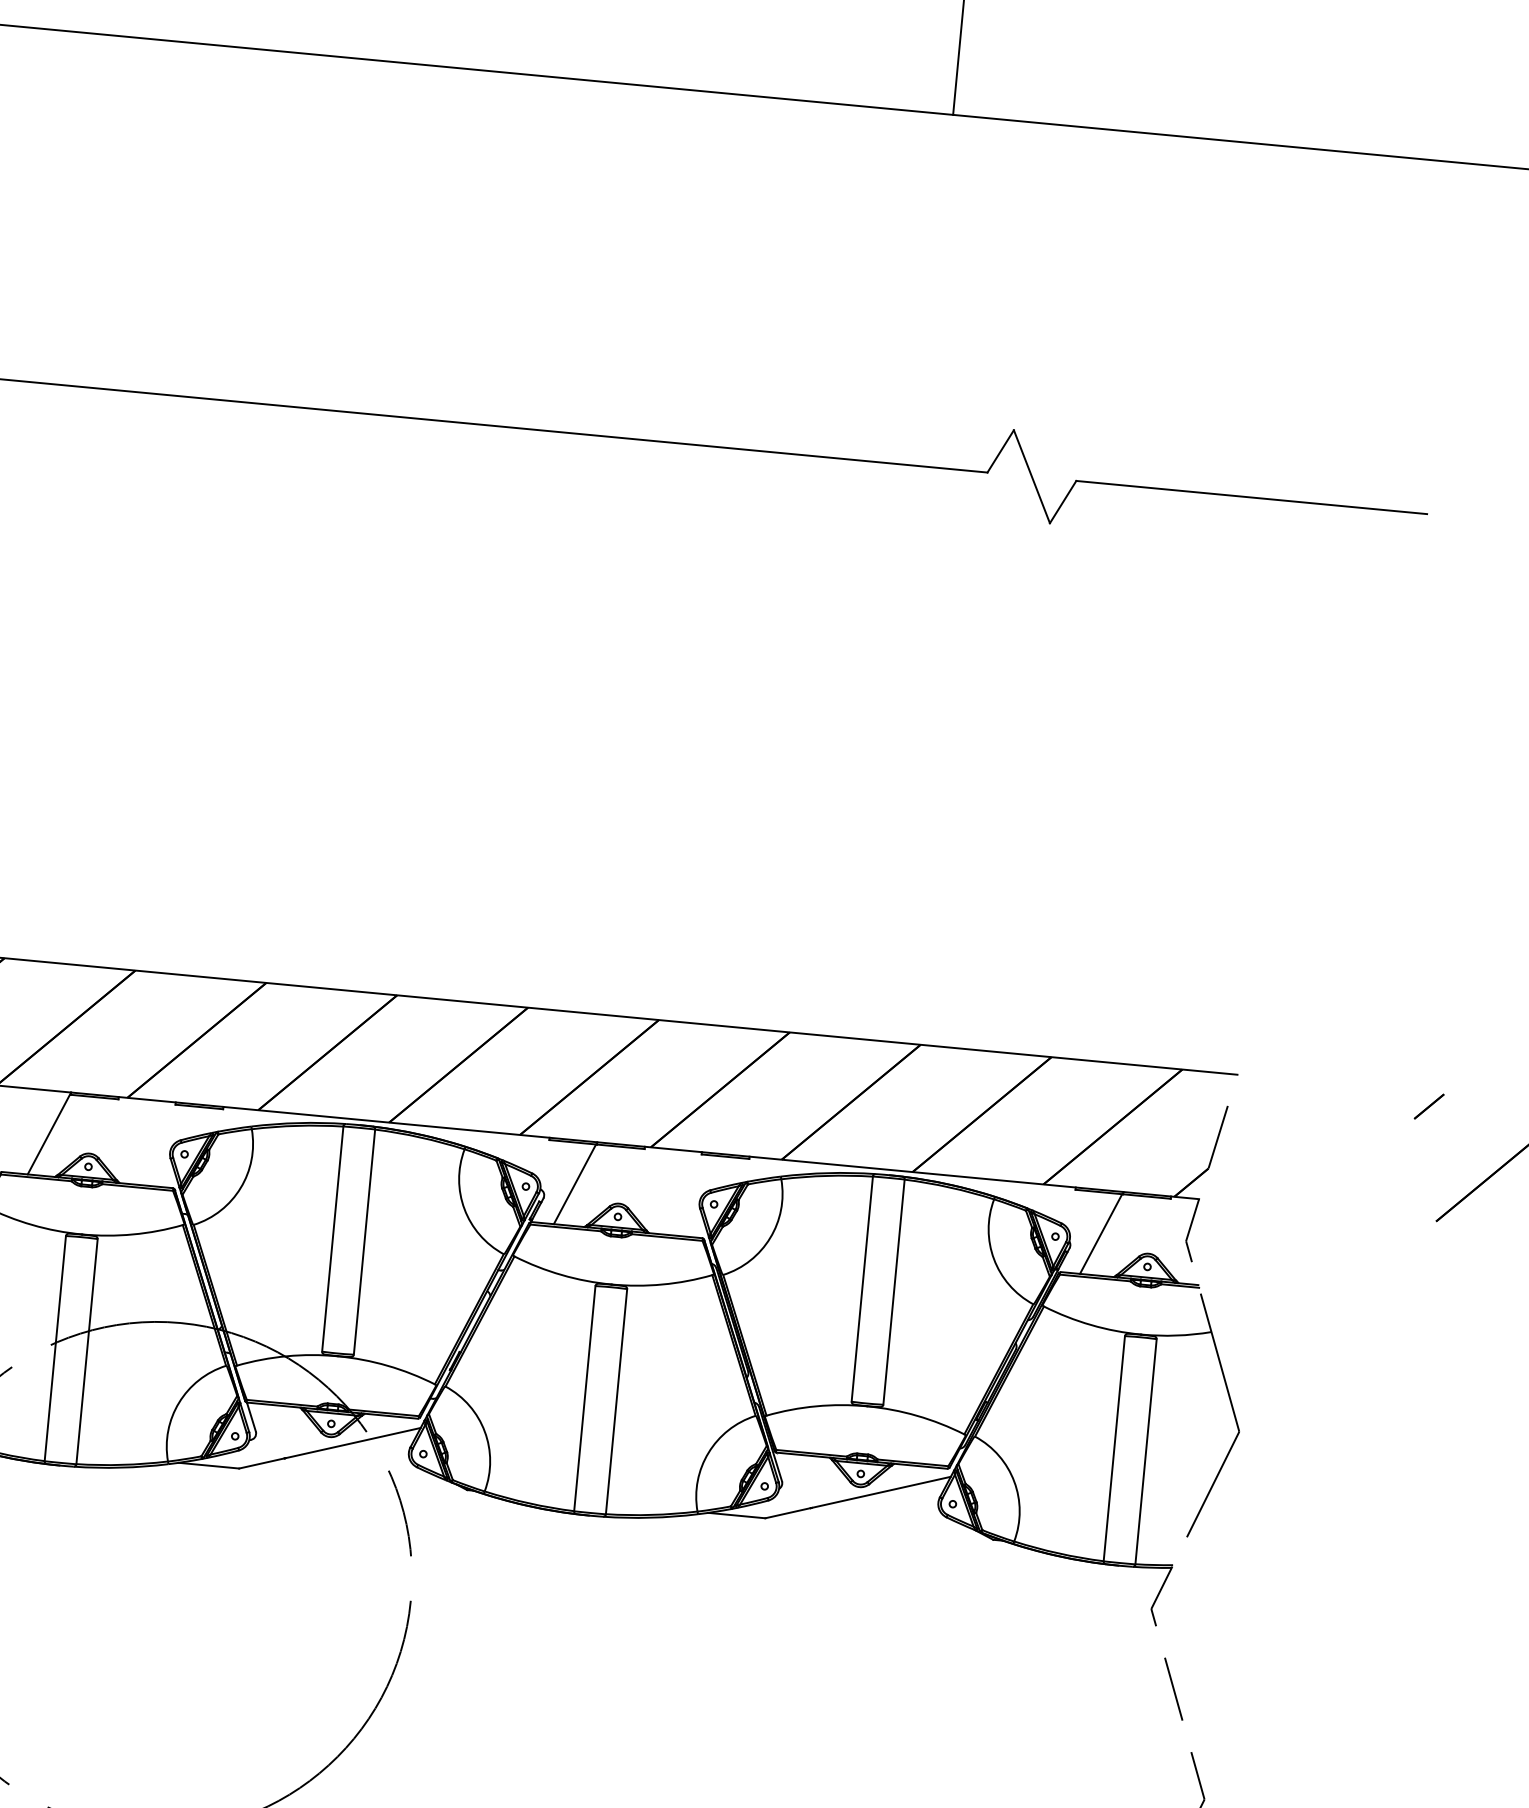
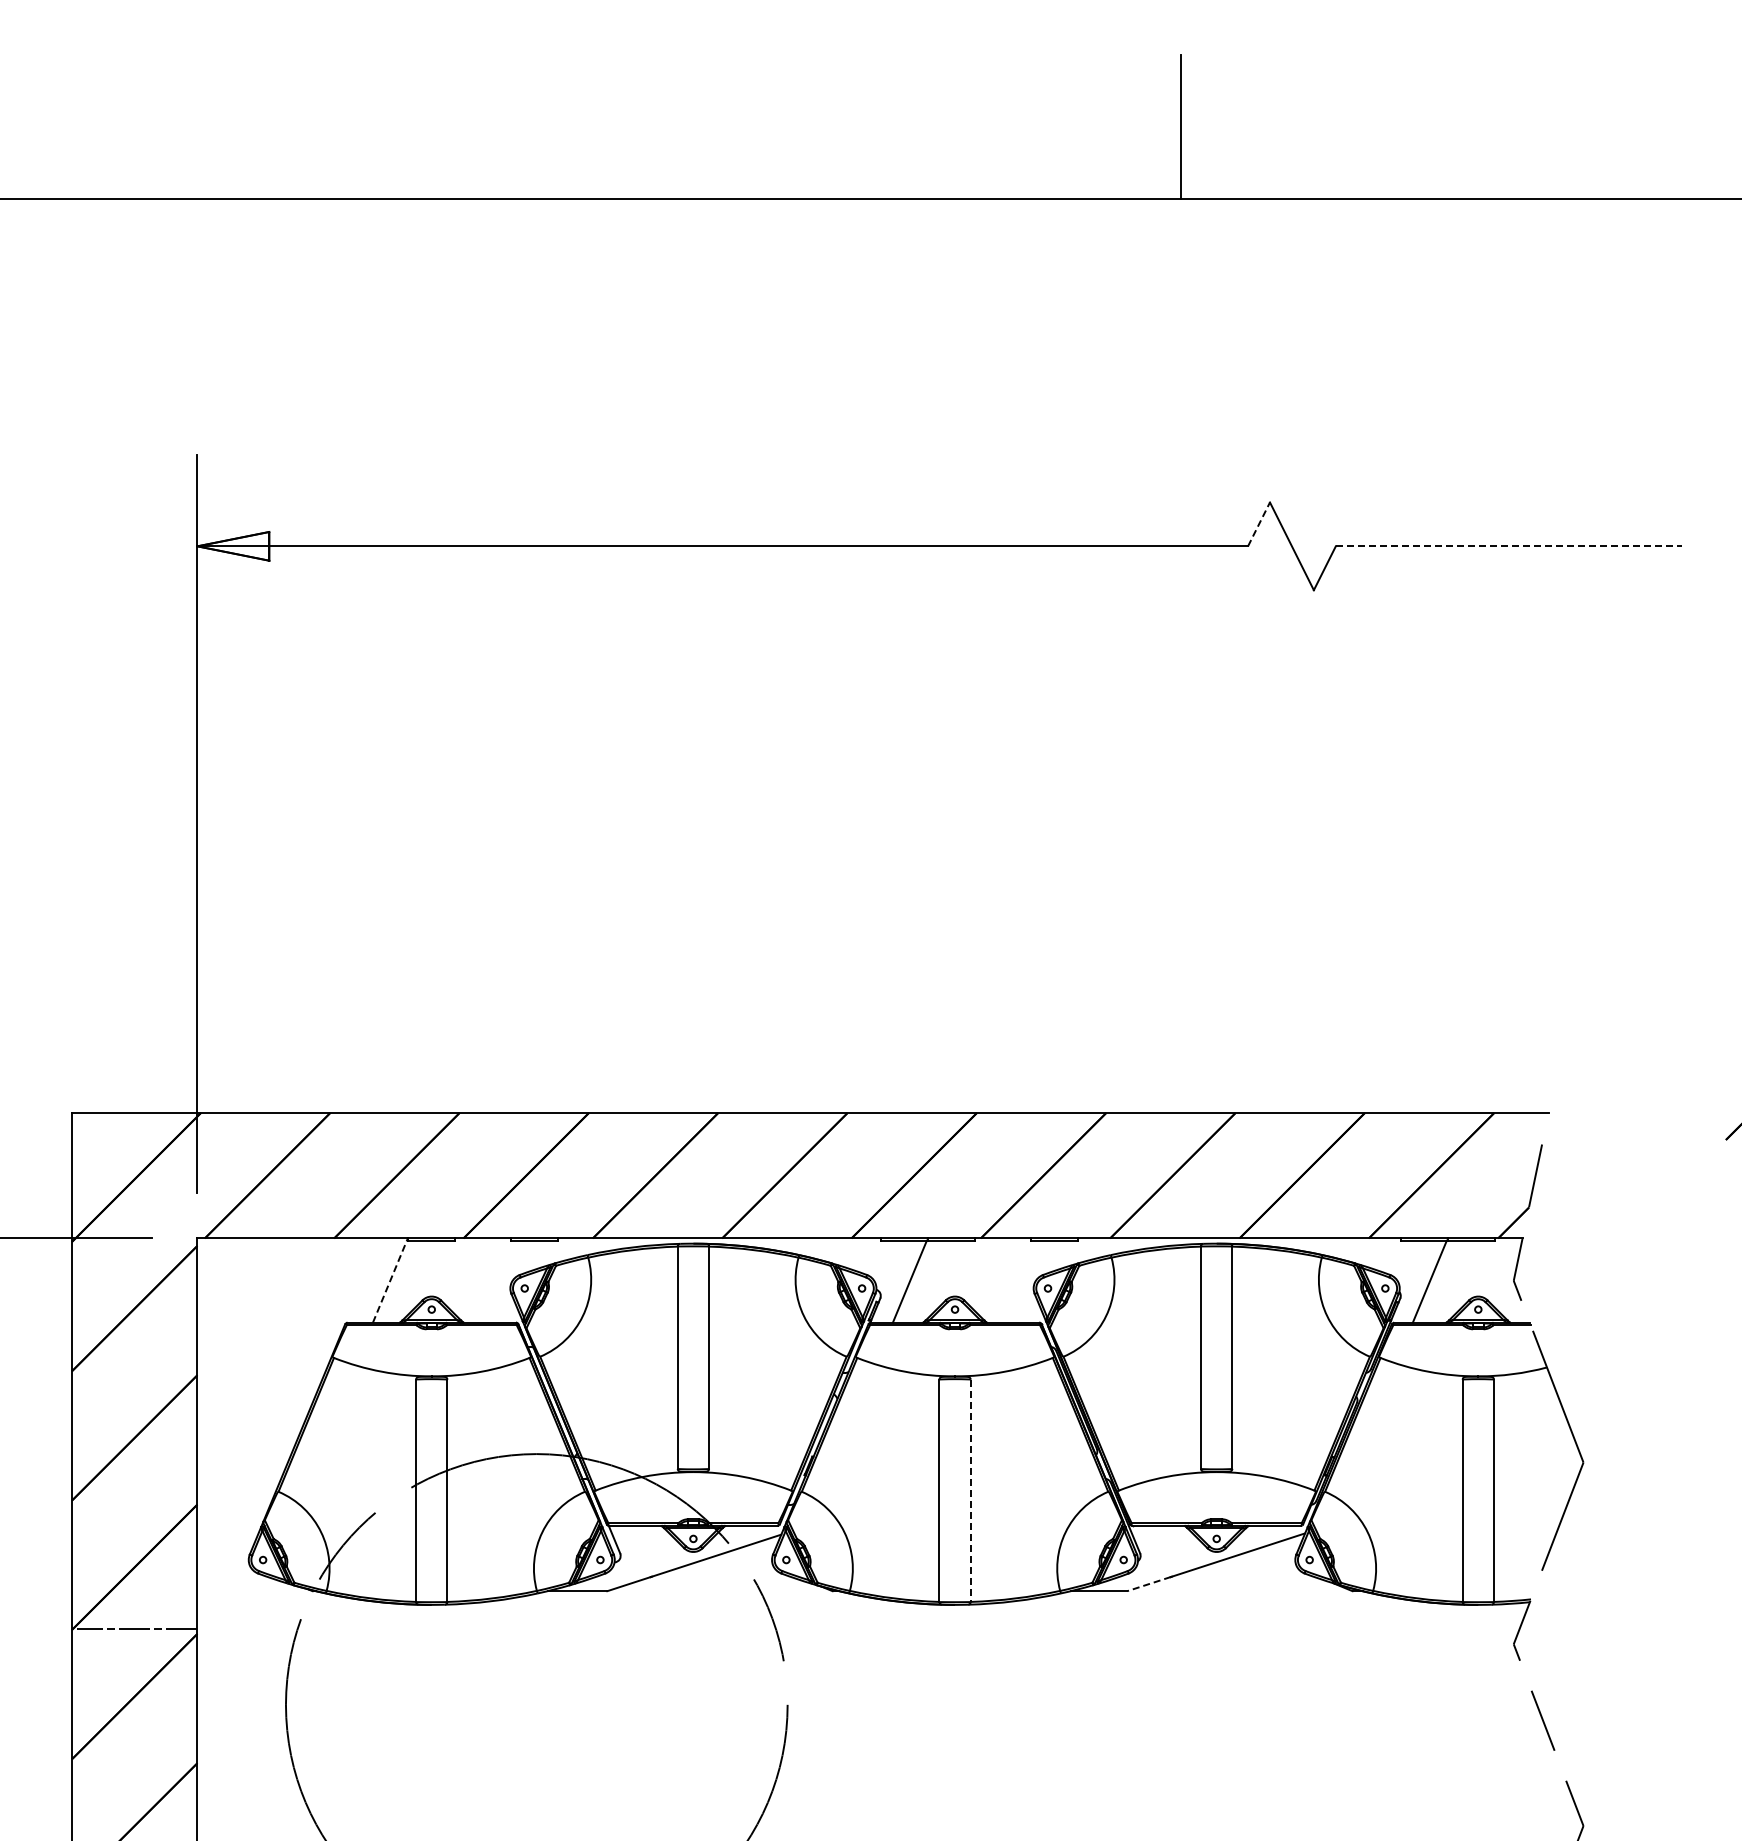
line: (1001, 451) -> (1259, 524), solid -> dashed
line: (1252, 497) -> (1509, 546), solid -> dashed
line: (49, 1133) -> (390, 1280), solid -> dashed
line: (616, 1402) -> (970, 1491), solid -> dashed
line: (788, 1513) -> (1149, 1584), solid -> dashed

